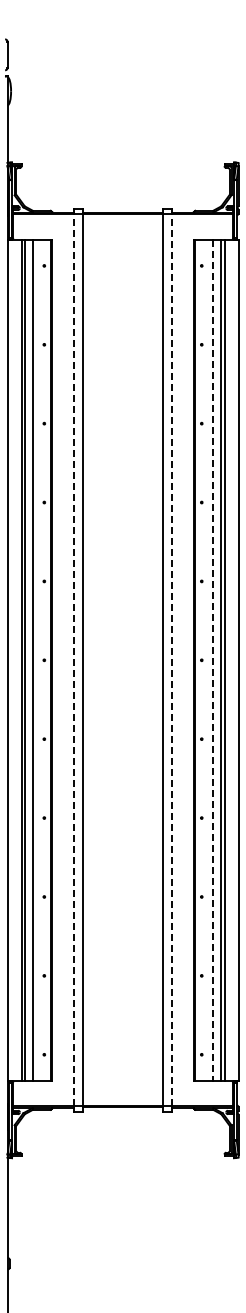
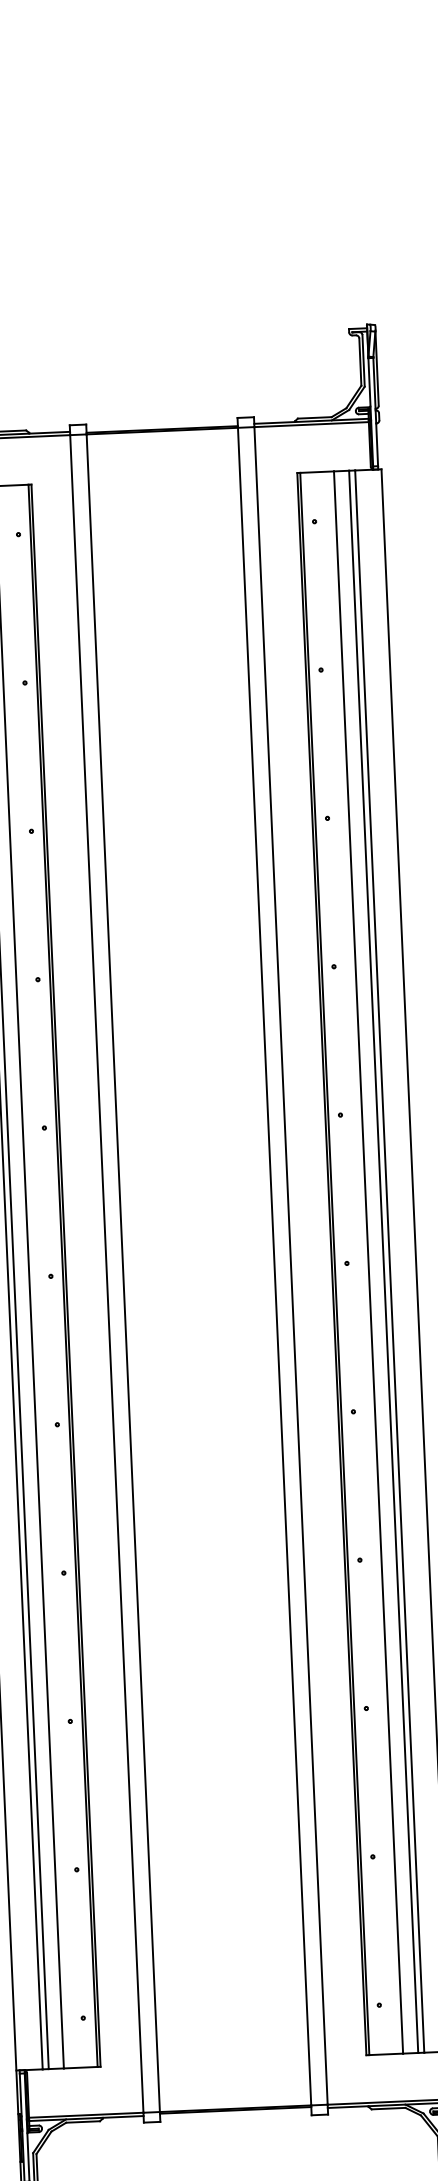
line: (74, 659) -> (107, 1272), dashed -> solid
line: (172, 659) -> (291, 1264), dashed -> solid
line: (213, 660) -> (369, 1262), dashed -> solid

